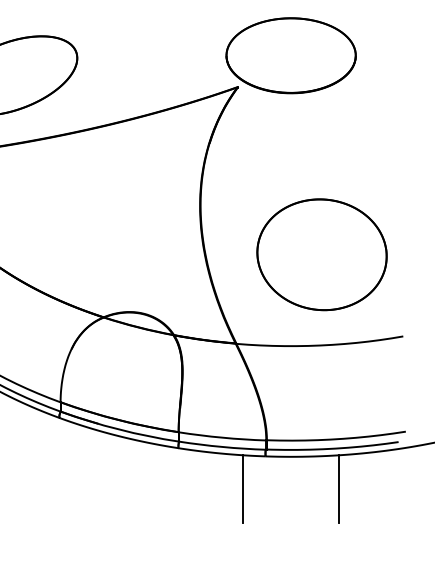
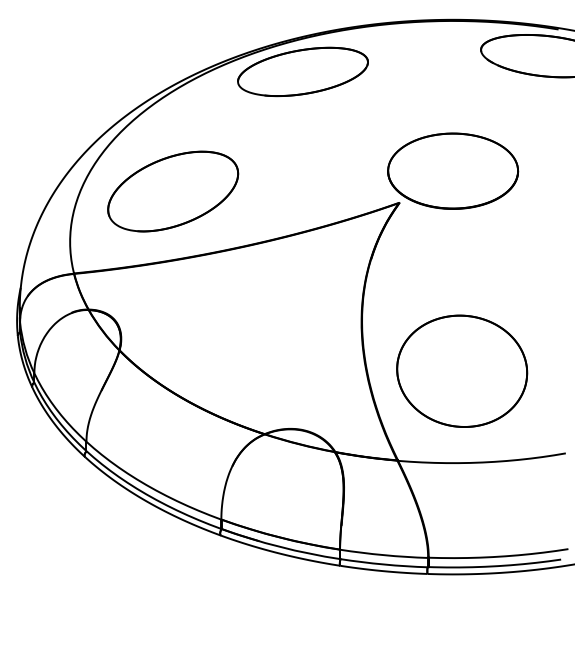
part: (322, 253) -> (462, 370), moved
line: (242, 488) -> (404, 606), removed
line: (339, 488) -> (501, 606), removed

